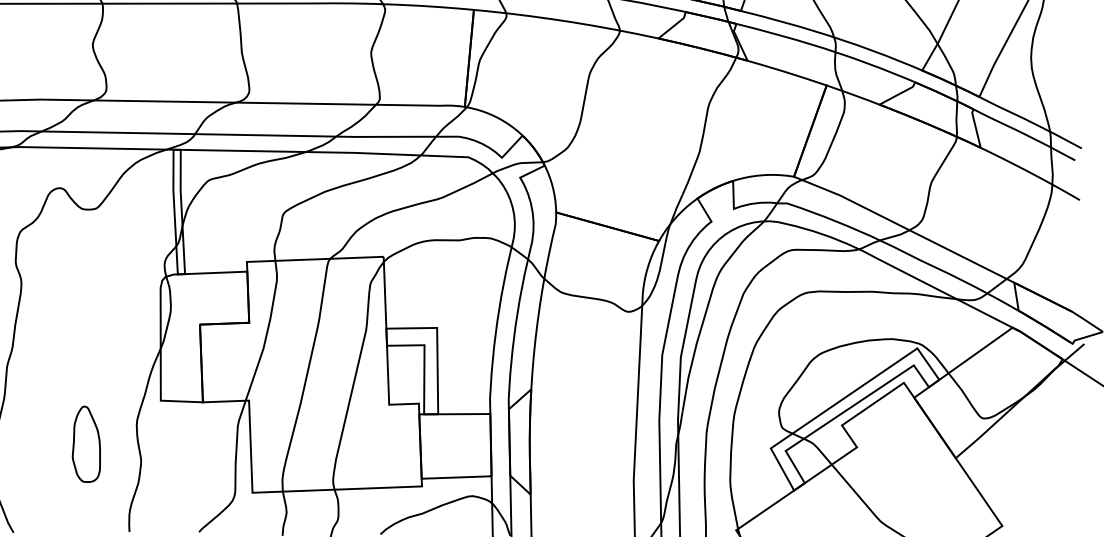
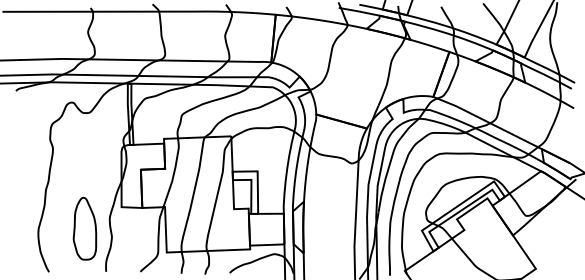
part: (85, 443) -> (84, 228), size x1.67

